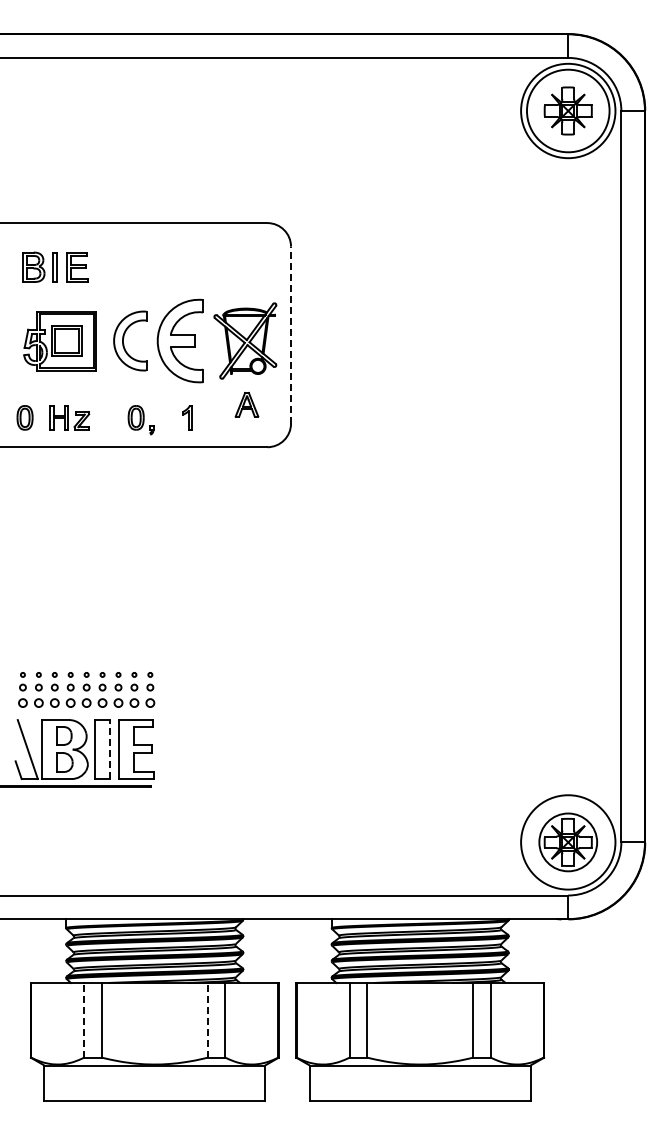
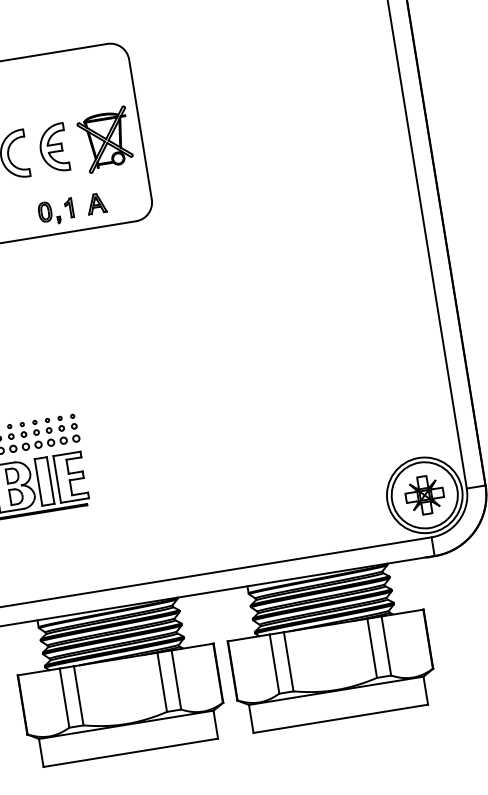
line: (291, 334) -> (140, 128), dashed -> solid
part: (180, 340) -> (53, 147), size x0.71
part: (246, 404) -> (96, 203), moved
part: (140, 420) -> (48, 213), moved
line: (110, 749) -> (50, 480), dashed -> solid
circle: (567, 842) -> (424, 495), size x1.43
line: (84, 1019) -> (64, 697), dashed -> solid
line: (207, 1019) -> (162, 681), dashed -> solid

